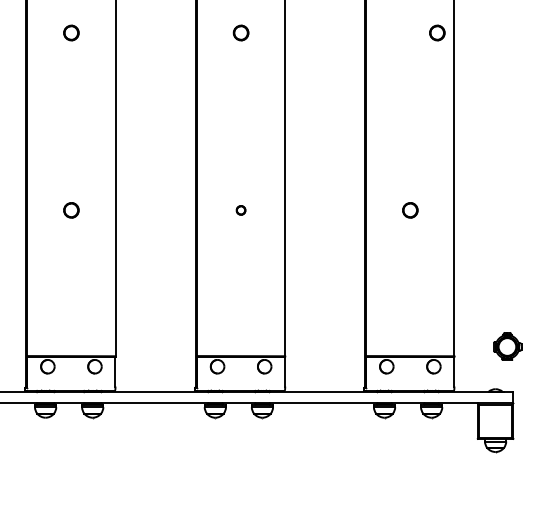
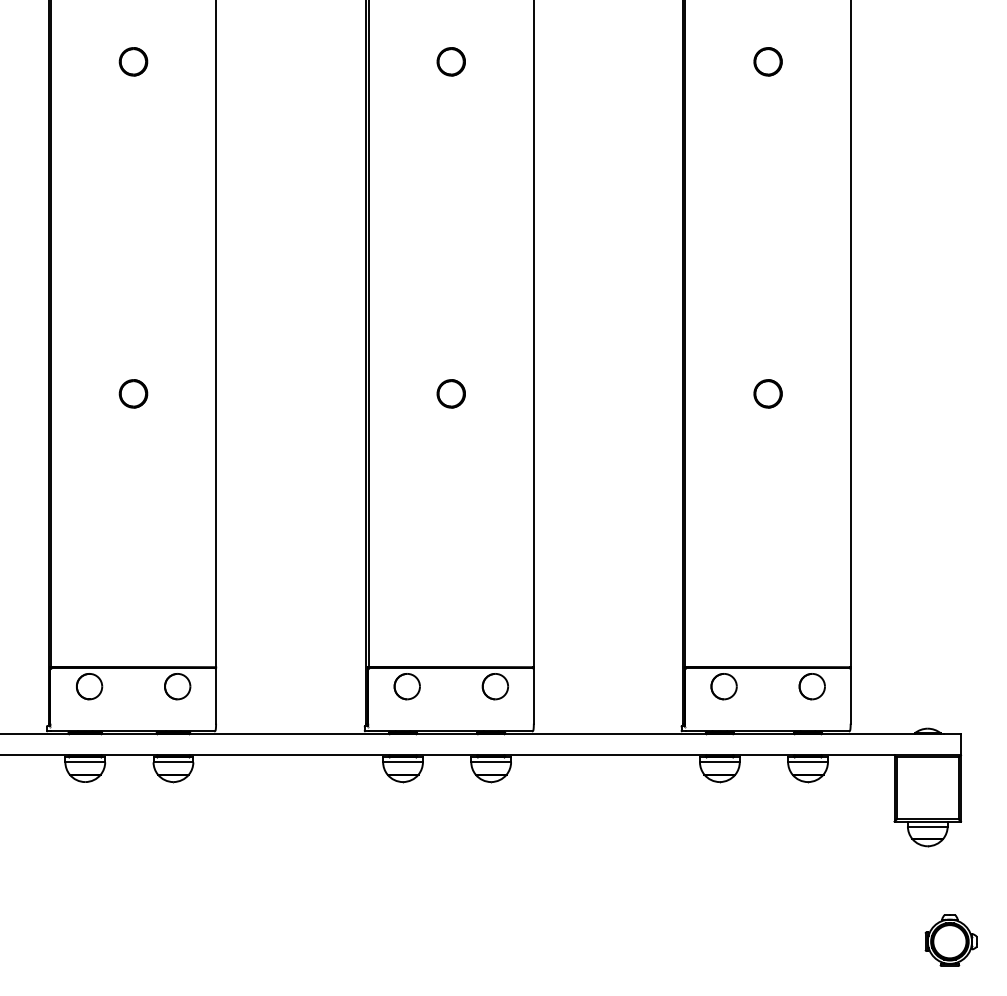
part: (437, 32) -> (768, 60), moved
part: (240, 210) -> (450, 394), size x1.67
part: (507, 346) -> (950, 940), moved

